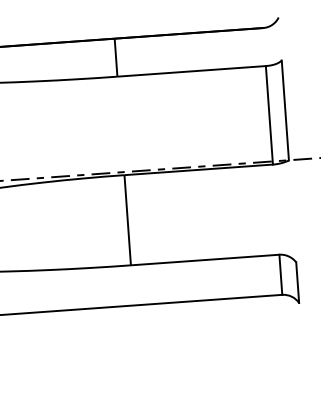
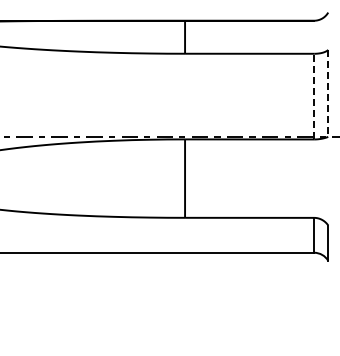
line: (285, 110) -> (328, 93), solid -> dashed
line: (269, 115) -> (314, 96), solid -> dashed

